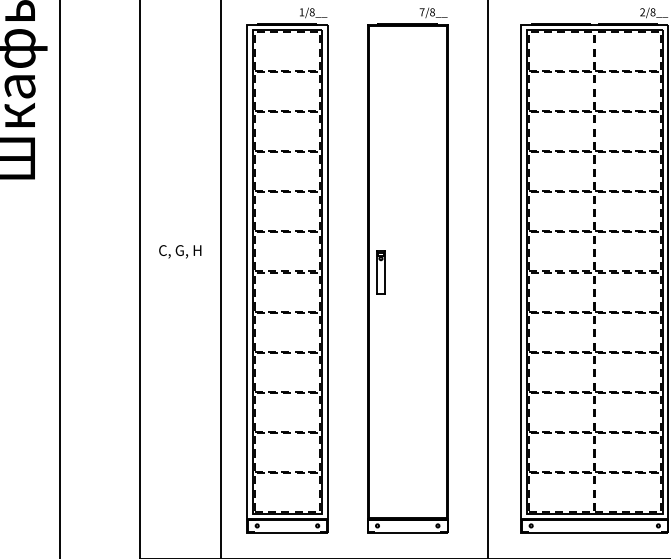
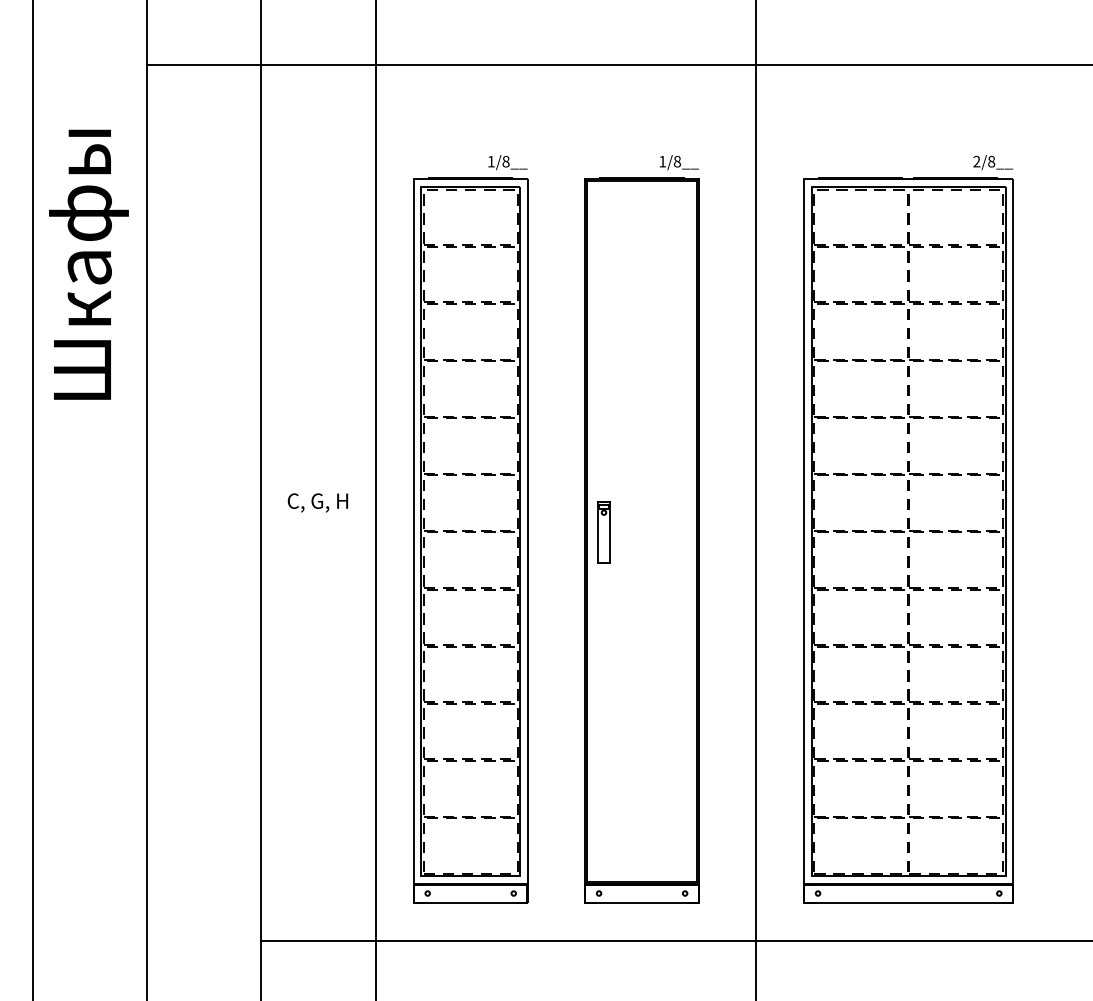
text: (422, 12) -> (662, 161), 7/8__ -> 1/8__

